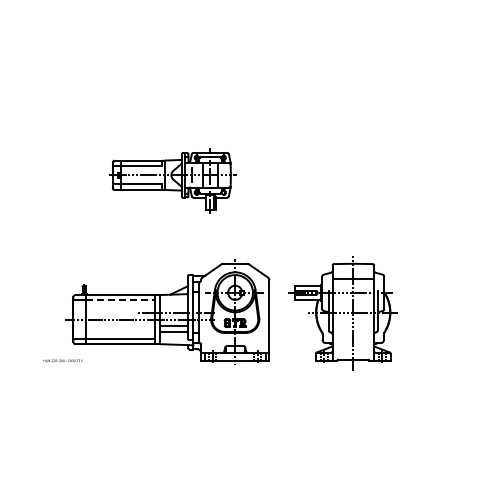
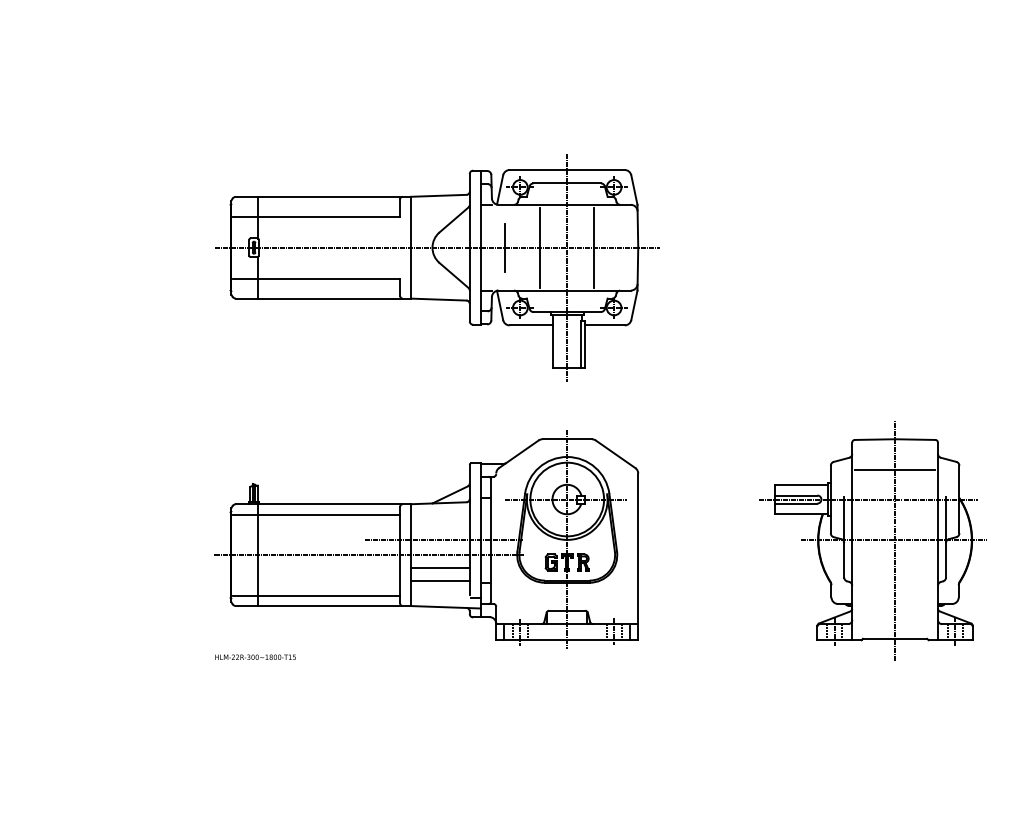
part: (172, 180) -> (437, 266), size x1.67
line: (120, 300) -> (329, 515), dashed -> solid
part: (342, 313) -> (872, 542), moved
text: (62, 360) -> (254, 656), moved

